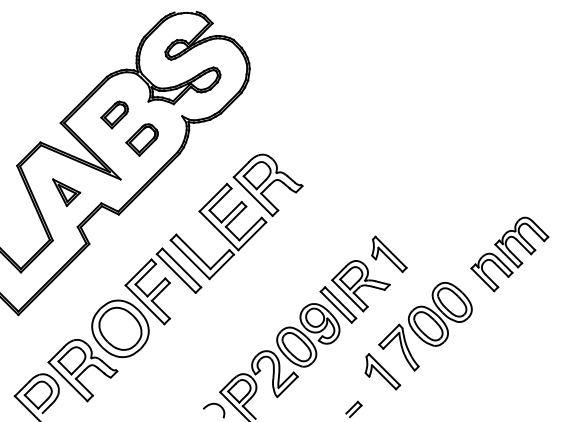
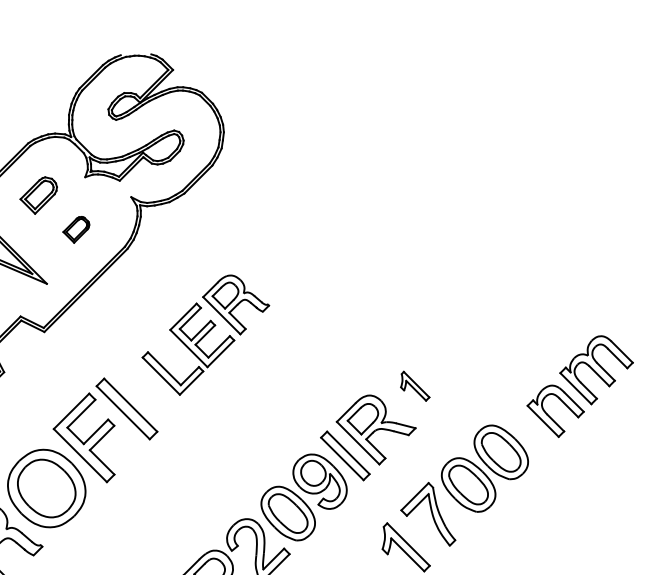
part: (141, 139) -> (75, 229), size x0.6
part: (236, 216) -> (205, 334), size x0.7
part: (389, 253) -> (415, 385), size x0.6

